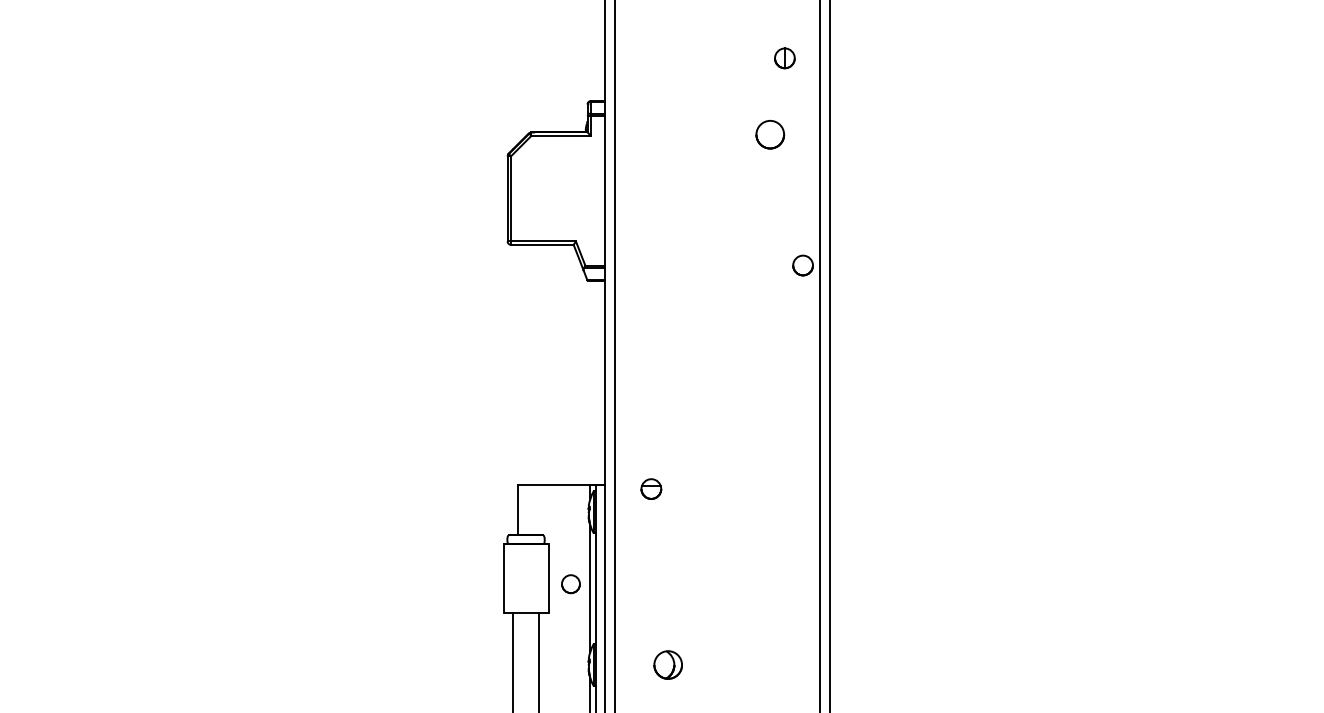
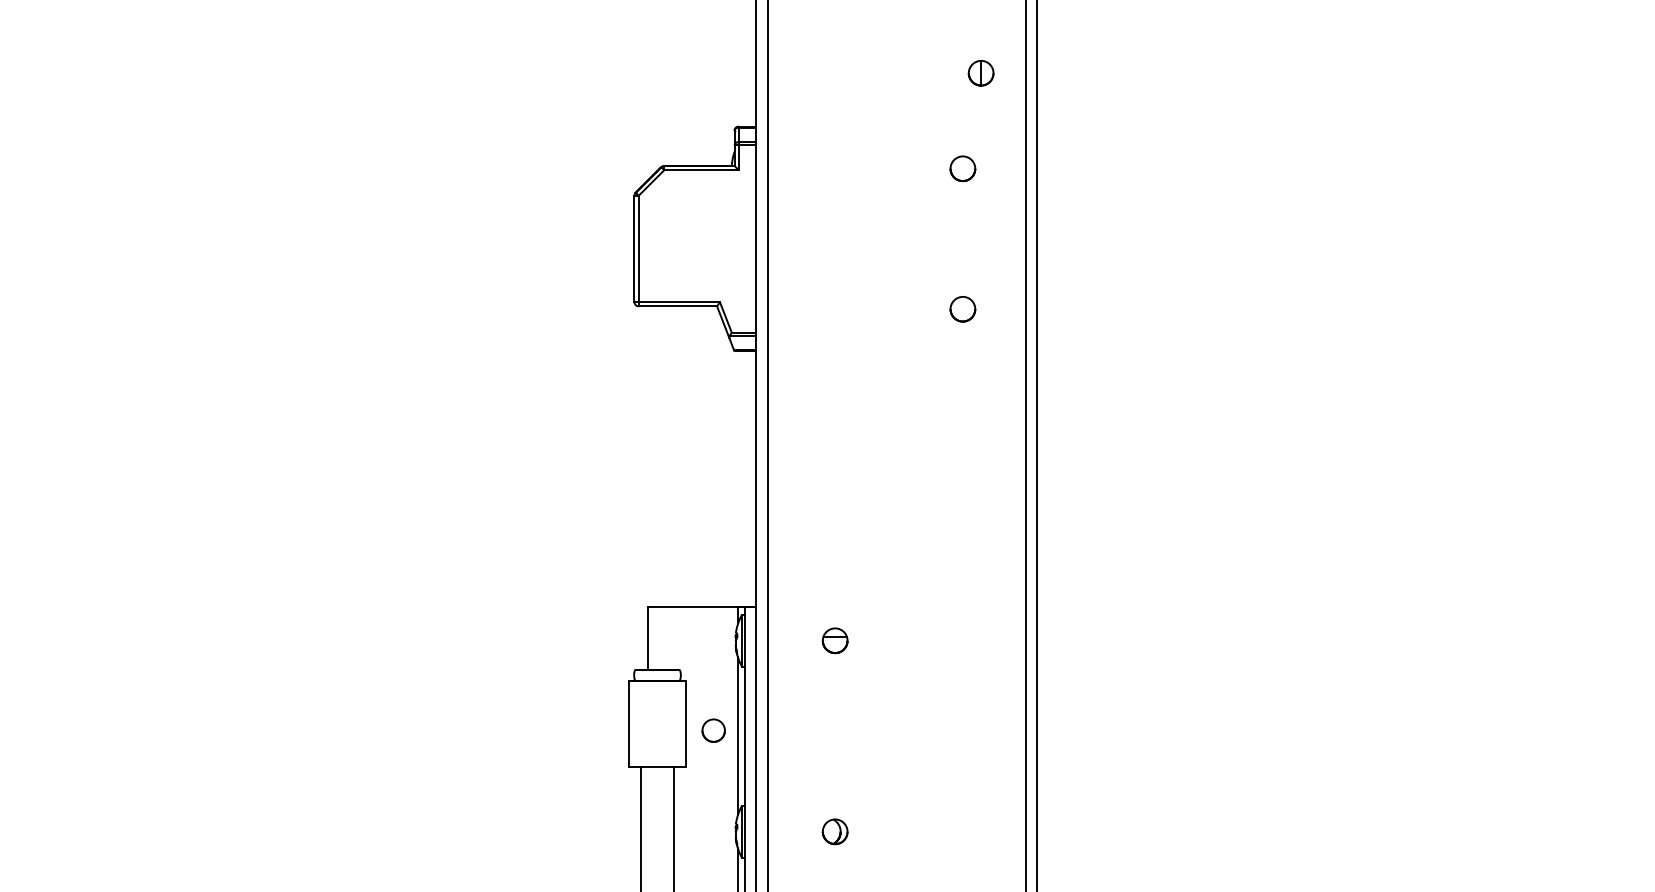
part: (769, 134) -> (962, 168), size x0.71
part: (802, 265) -> (962, 309), moved
part: (650, 488) -> (834, 640), moved
part: (667, 664) -> (834, 831), size x0.71

